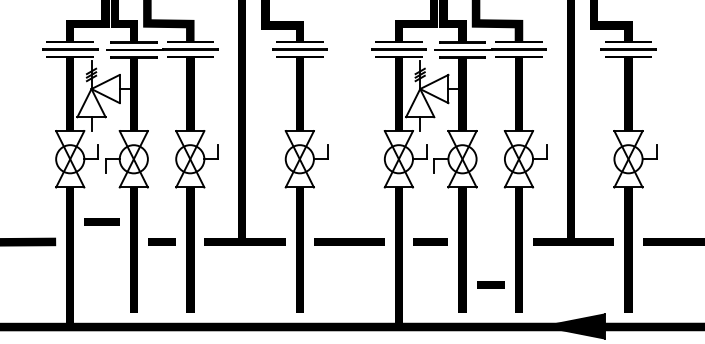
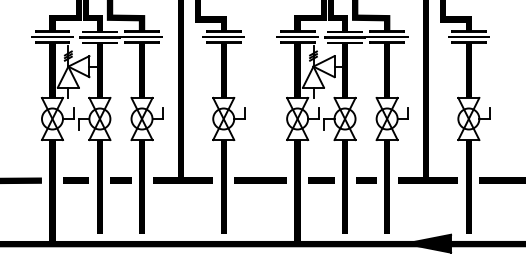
line: (101, 221) -> (75, 180), moved
line: (490, 284) -> (365, 180), moved

